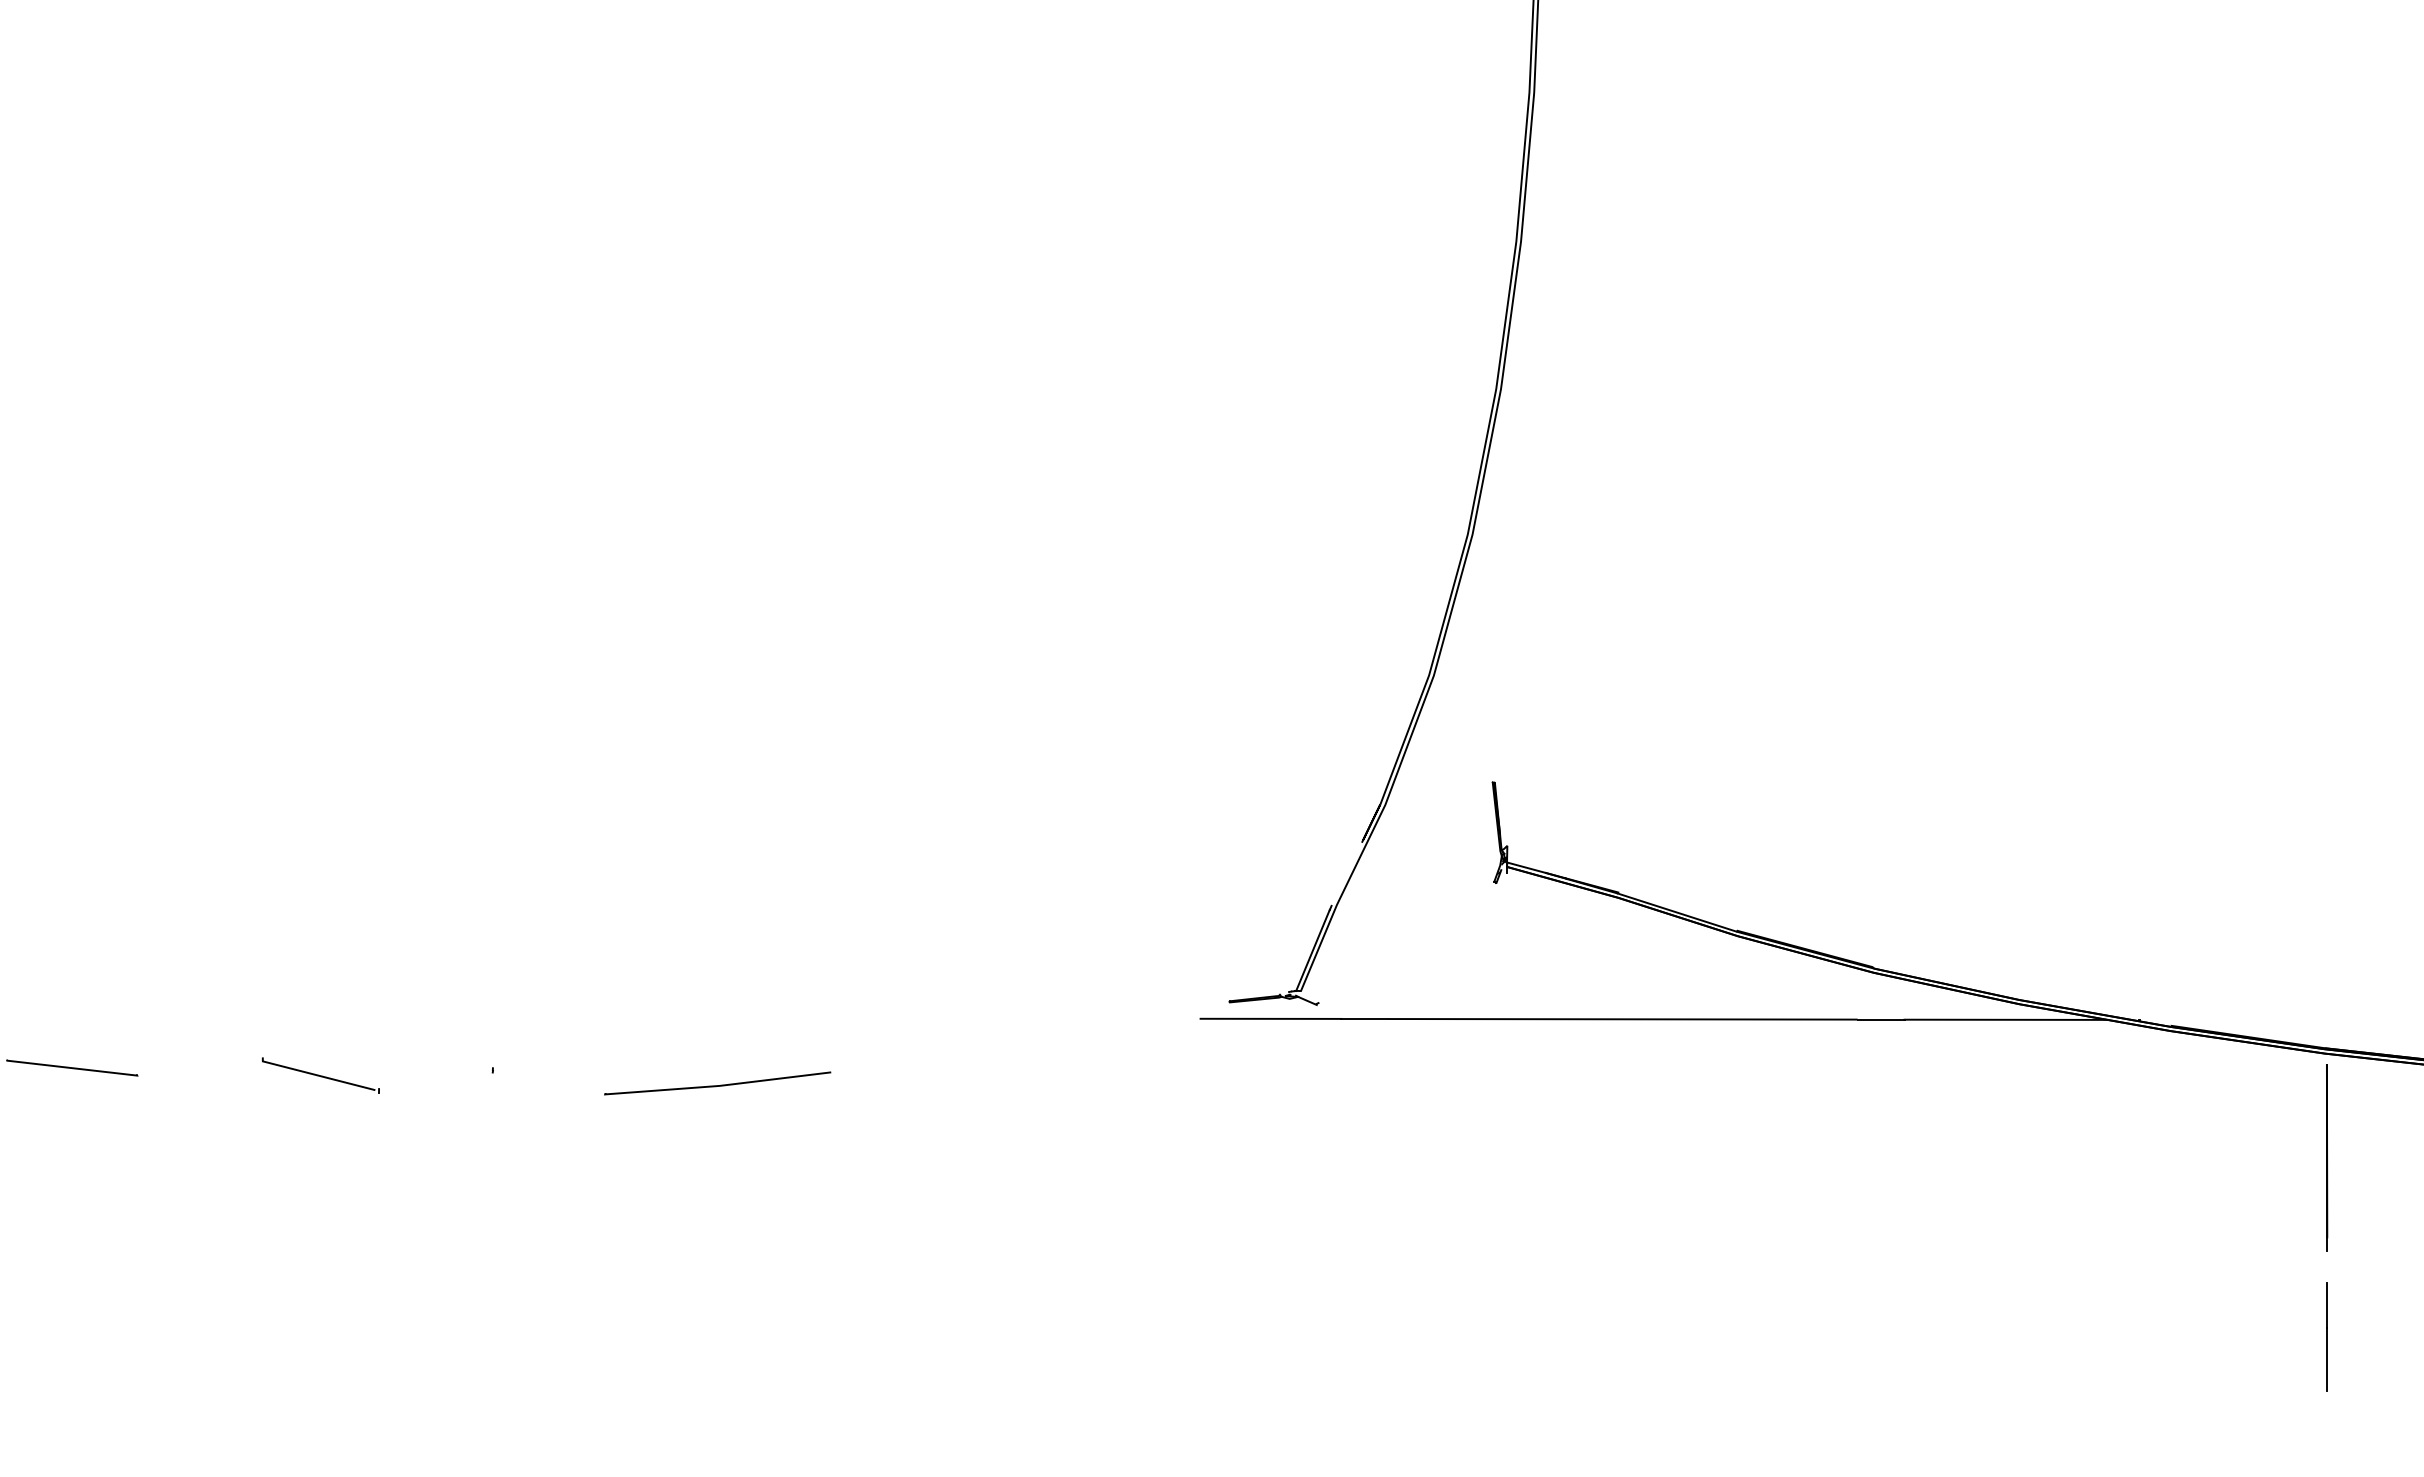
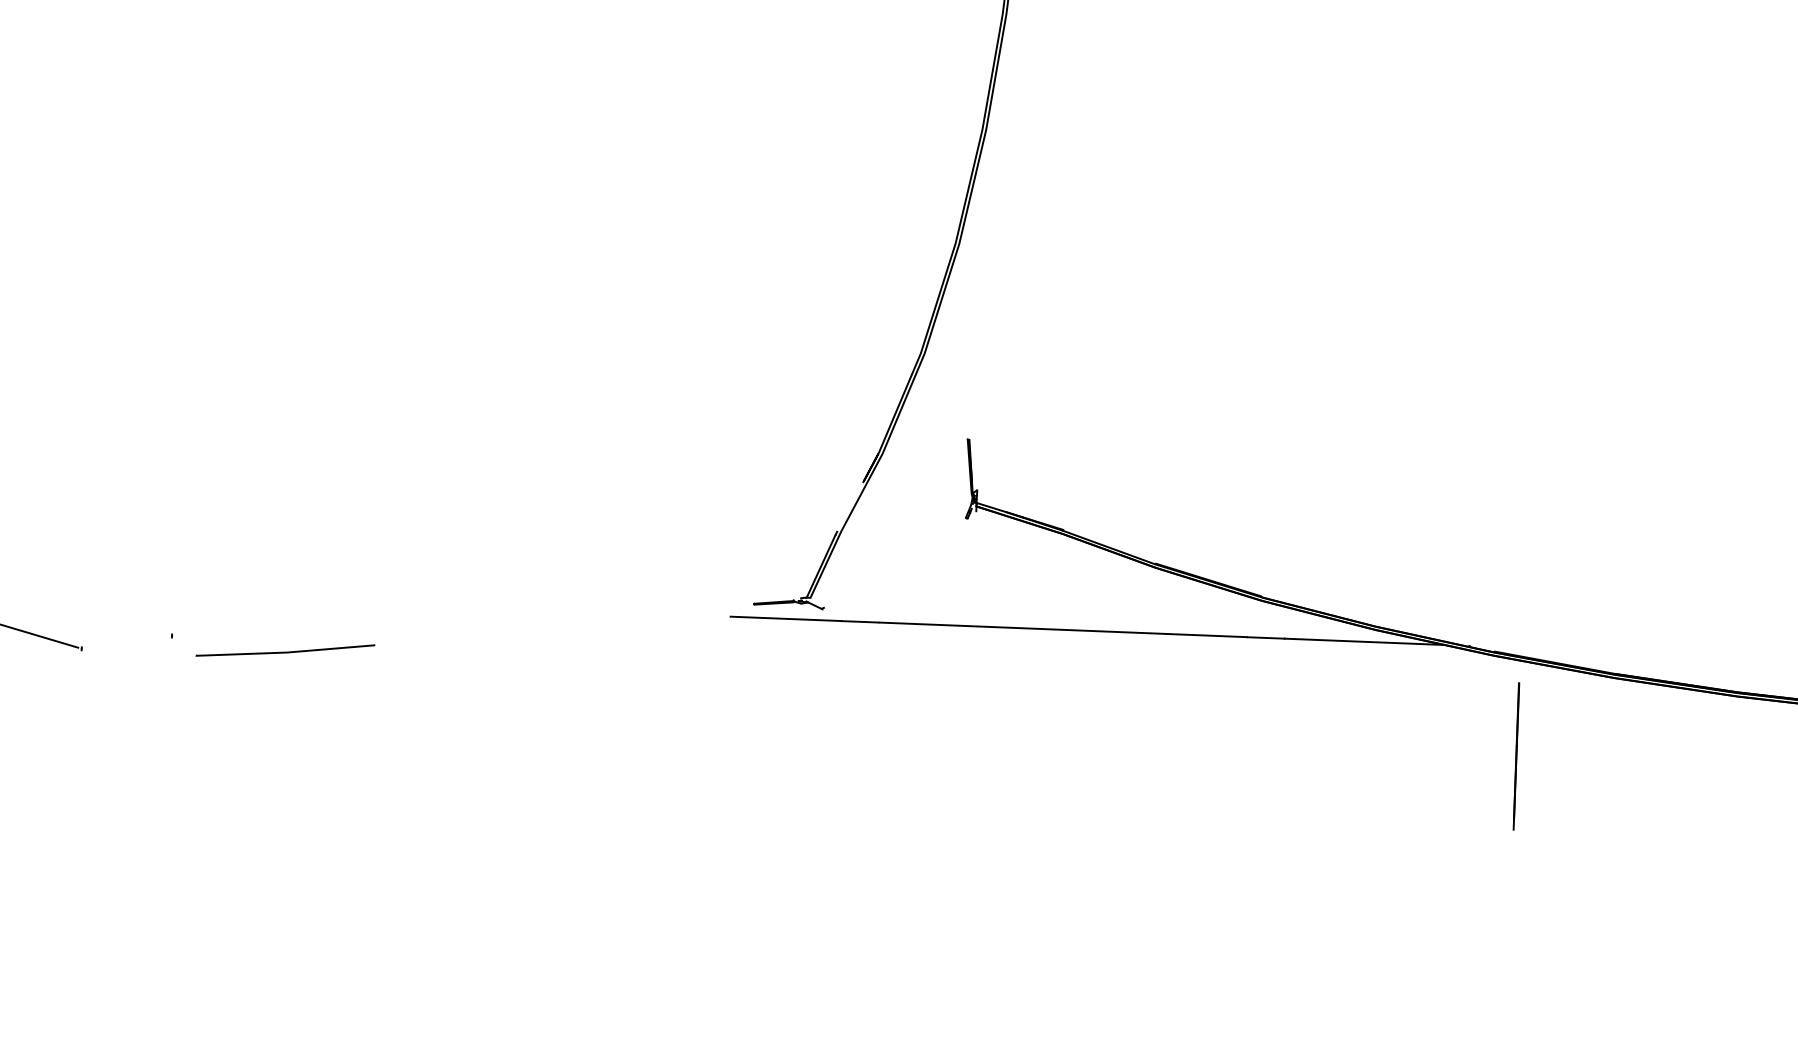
line: (717, 1085) -> (285, 652), moved
line: (2327, 1157) -> (1516, 756), moved
line: (2326, 1336) -> (1607, 900), removed

